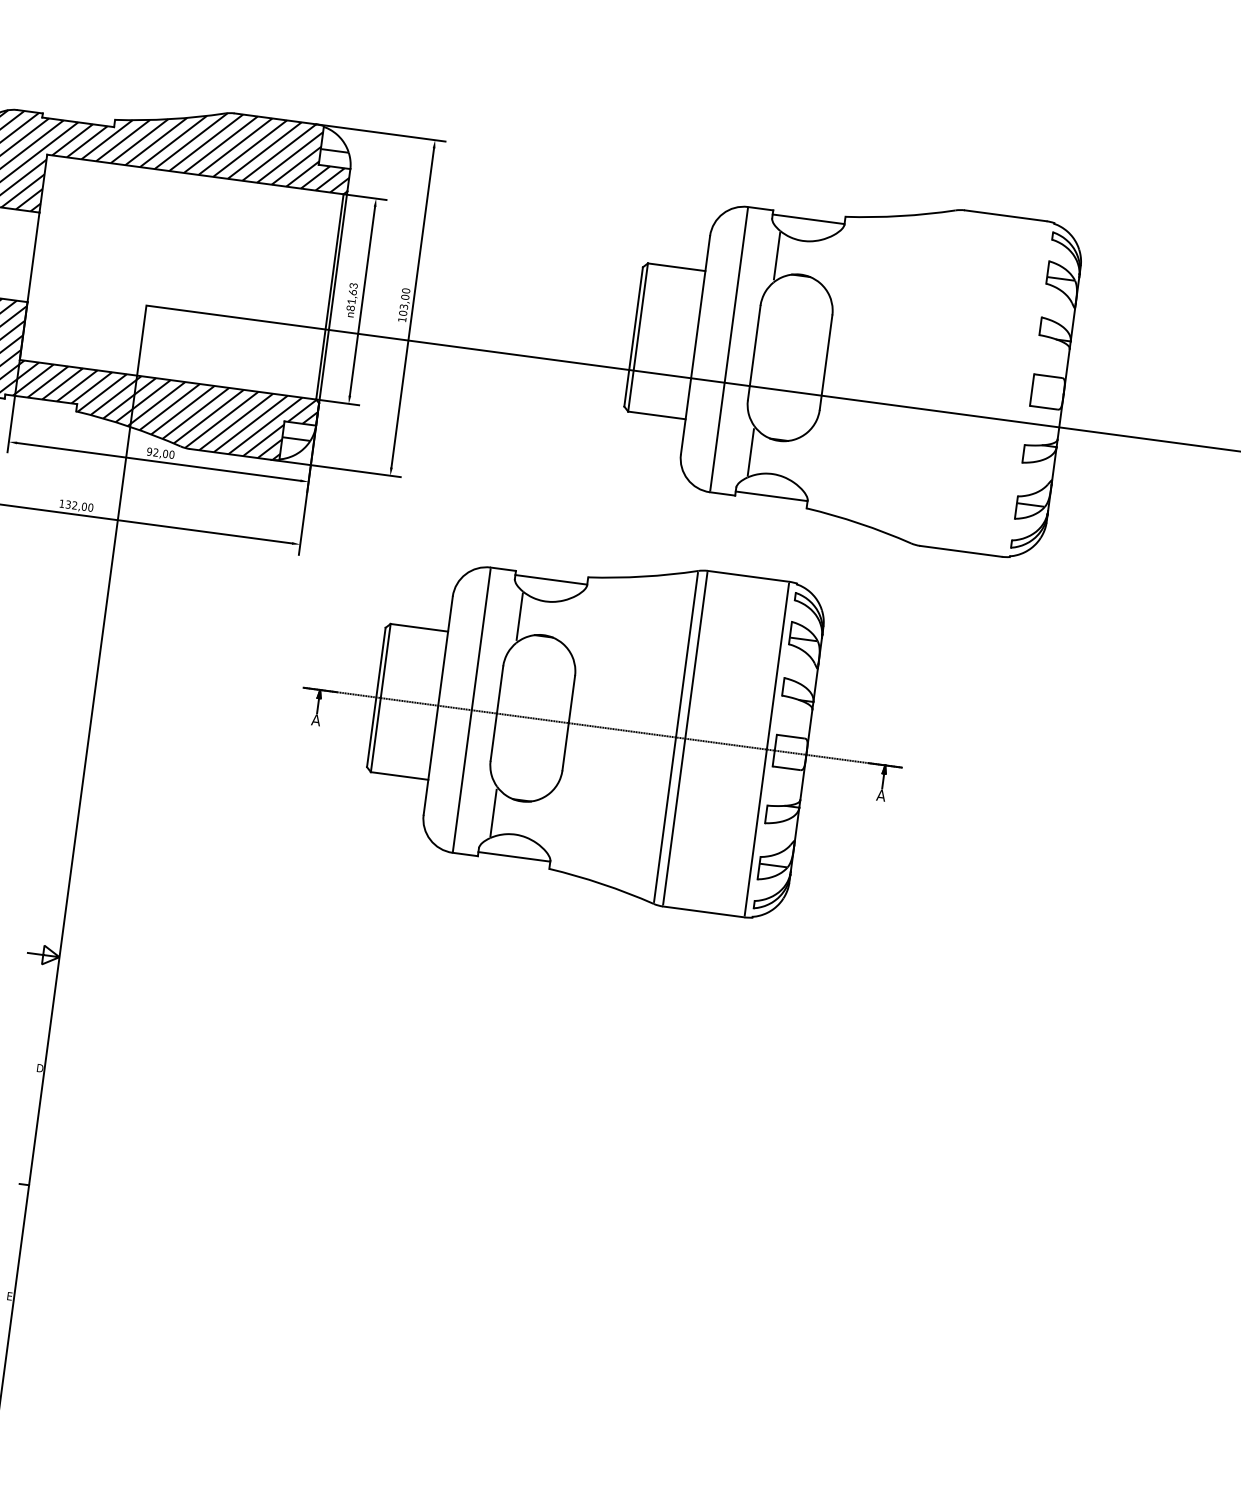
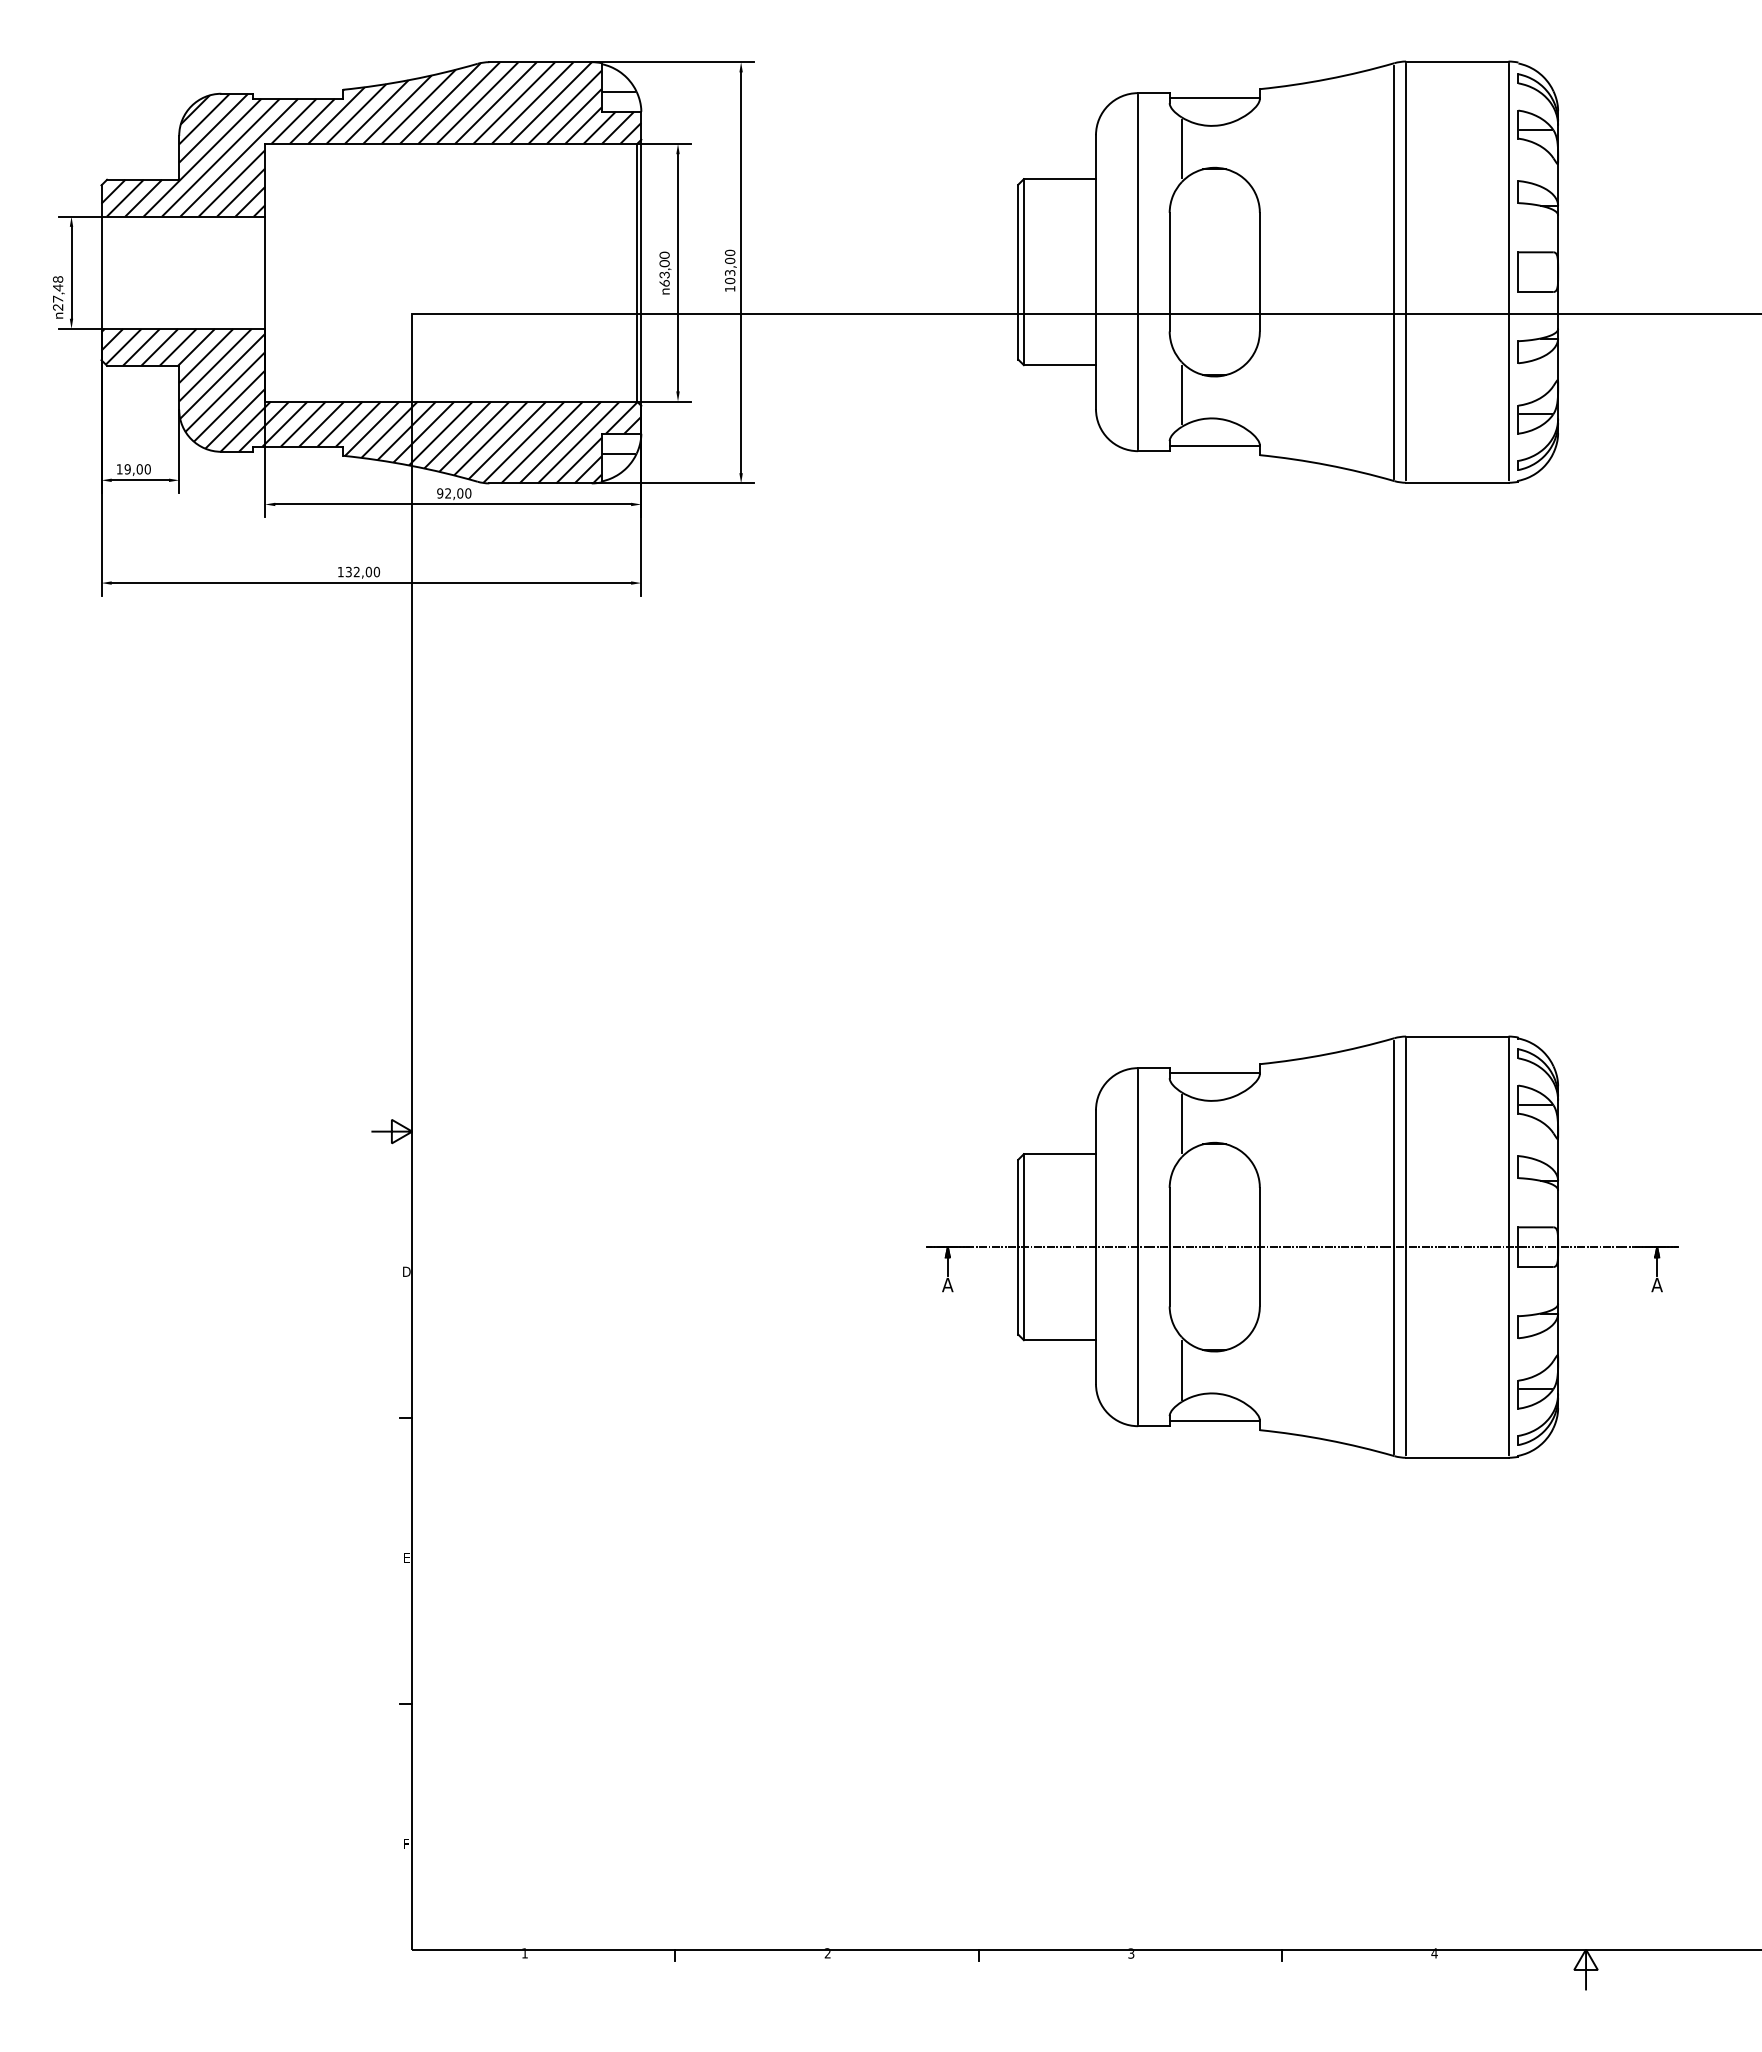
text: (352, 296) -> (664, 268), 81,63 -> 63,00
line: (933, 376) -> (1394, 271), added
line: (942, 378) -> (1406, 272), added
line: (1024, 389) -> (1508, 272), added
part: (602, 727) -> (1302, 1246), moved

